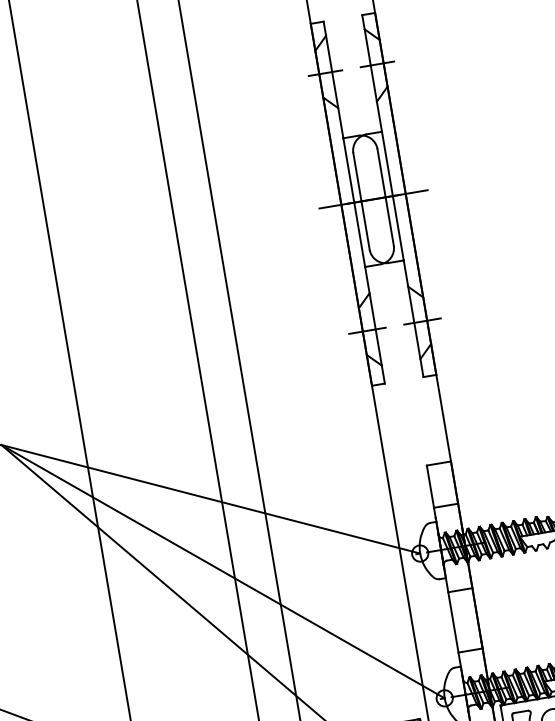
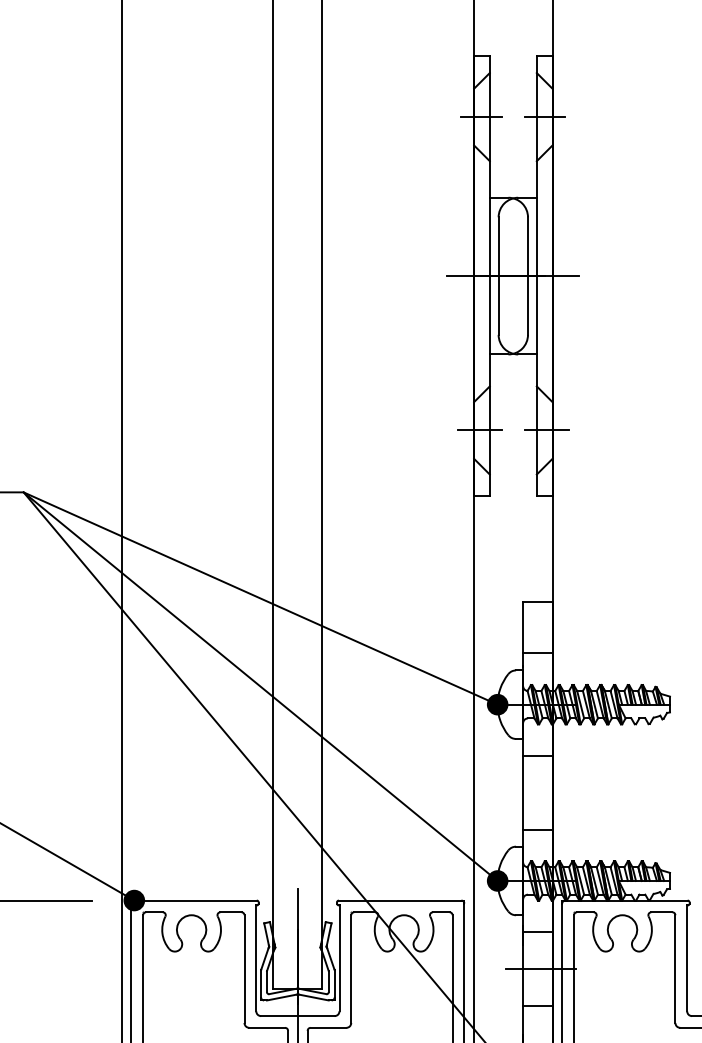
fill: (420, 553) -> (497, 704), added
fill: (444, 697) -> (497, 880), added

